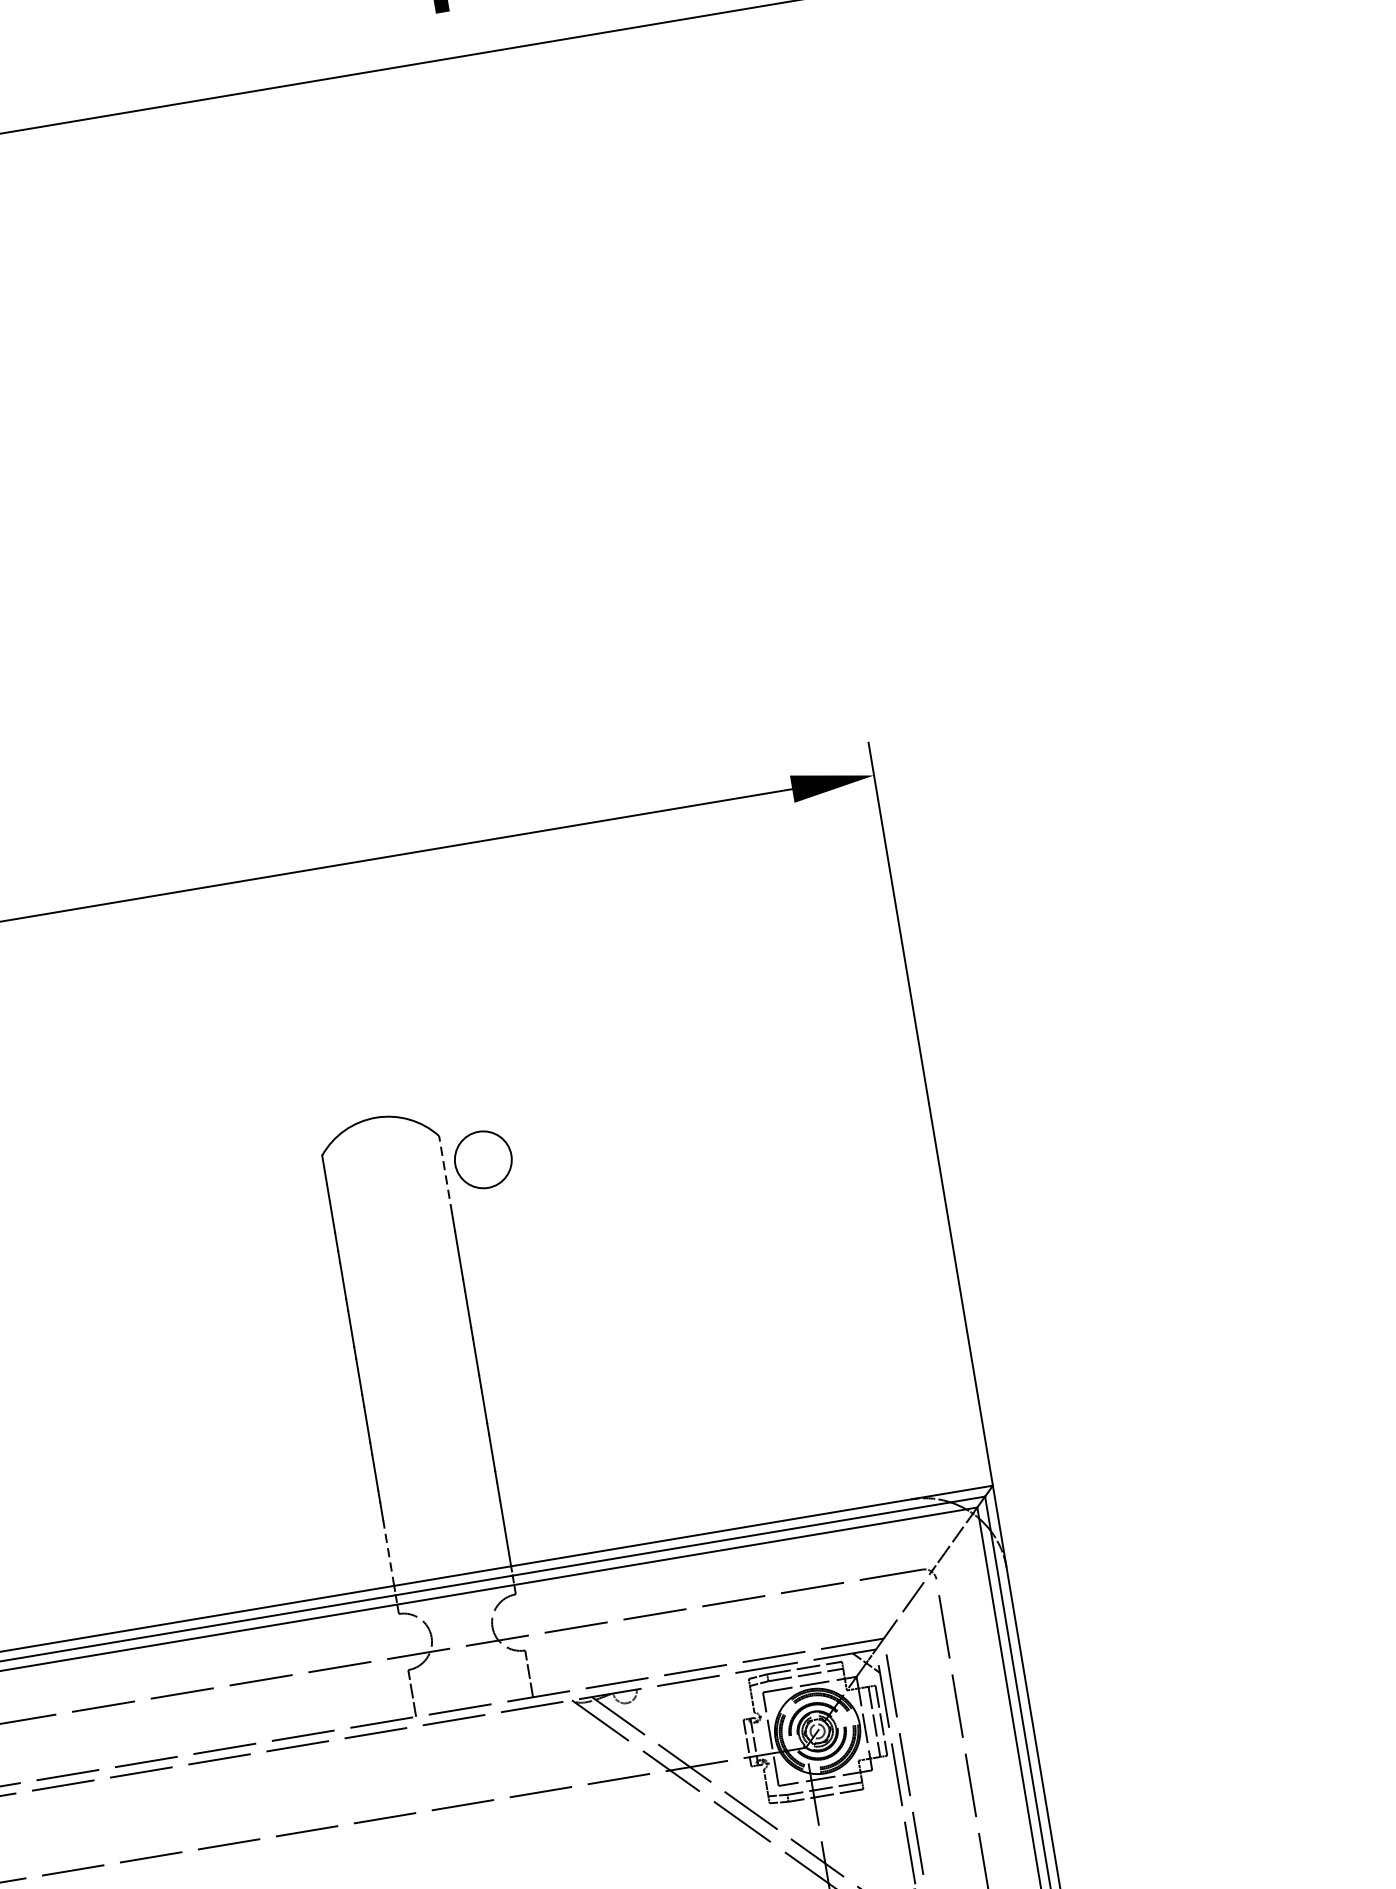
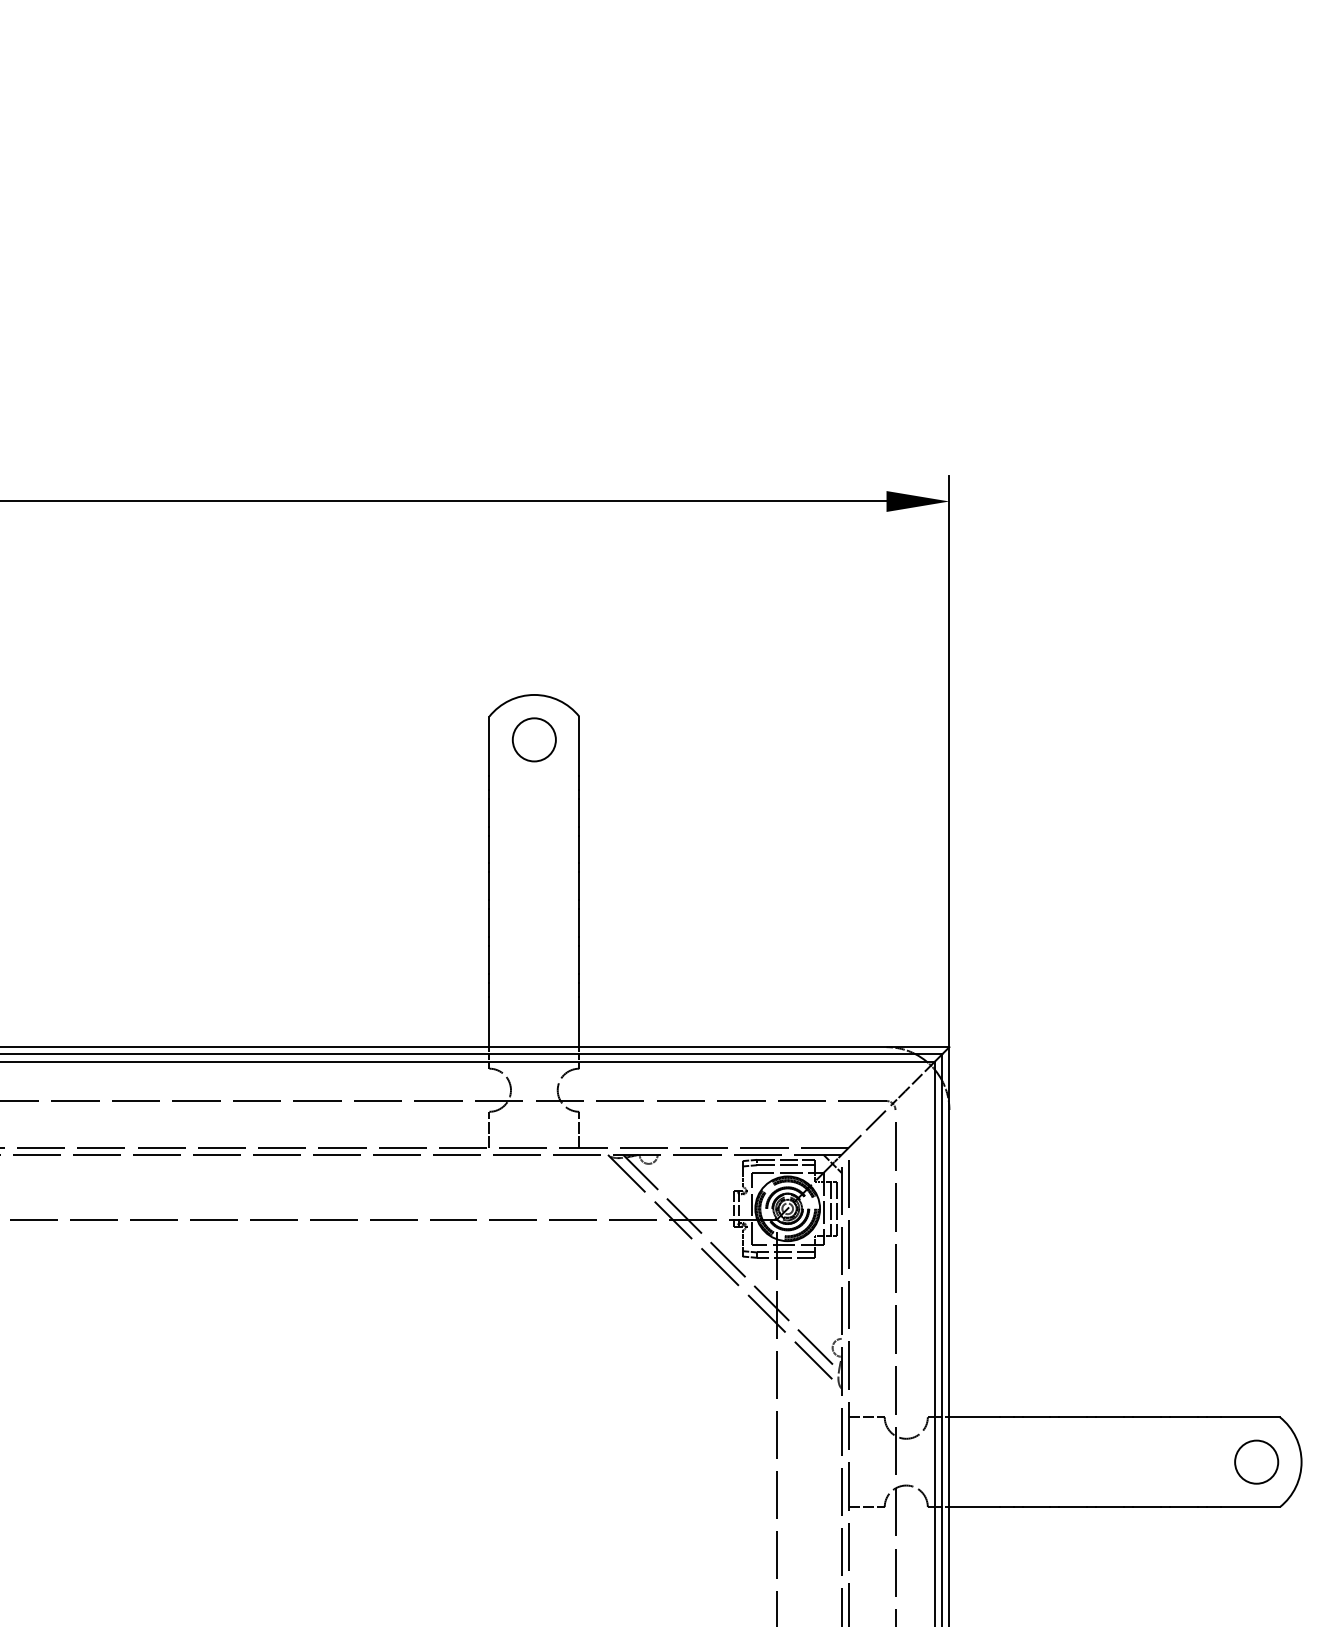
circle: (482, 1159) -> (533, 739), moved
line: (445, 1174) -> (579, 746), dashed -> solid
line: (388, 1552) -> (489, 1021), dashed -> solid

